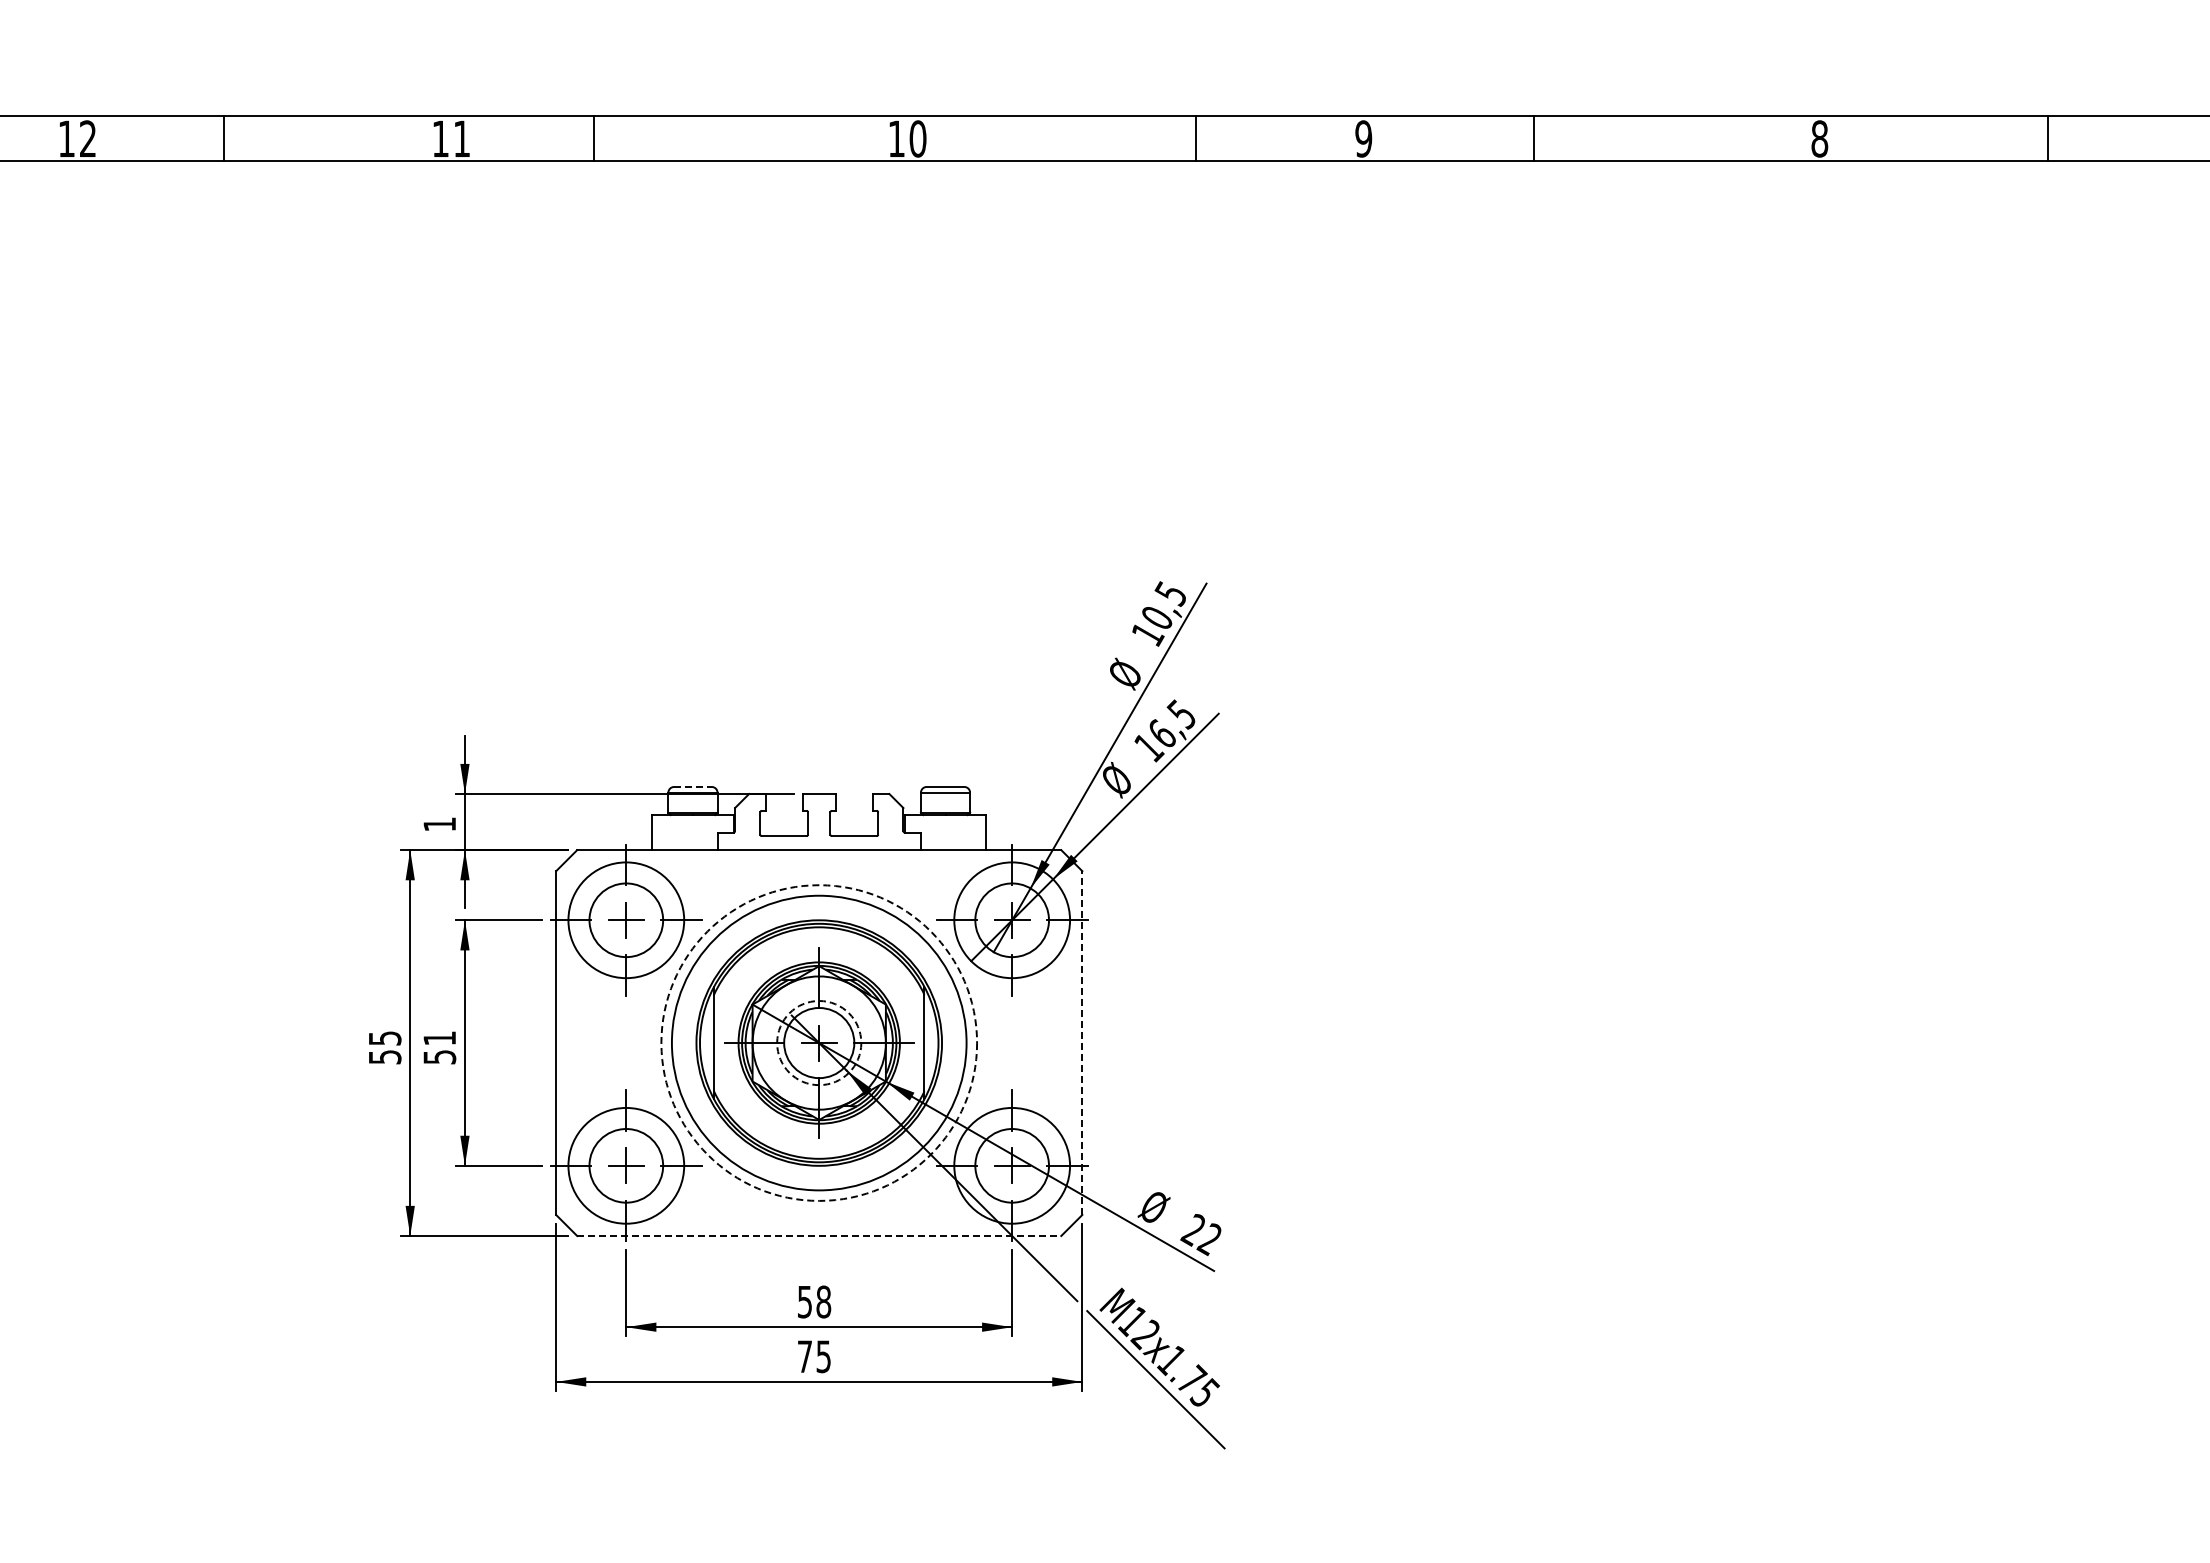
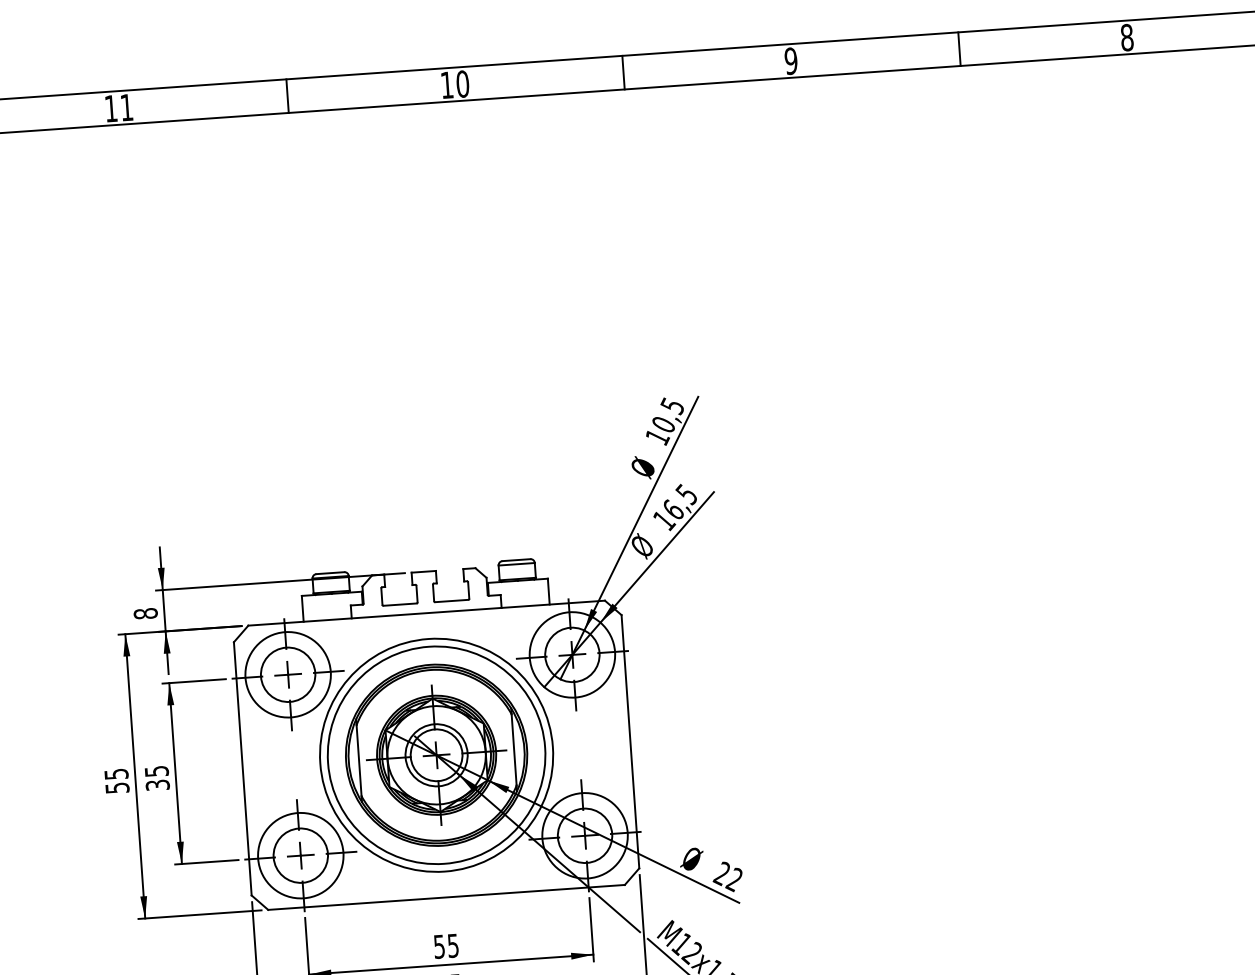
line: (594, 138) -> (287, 96), moved
line: (1196, 138) -> (623, 72), moved
line: (1534, 138) -> (959, 49), moved
line: (692, 787) -> (330, 573), dashed -> solid
text: (439, 824) -> (145, 613), 1 -> 8
circle: (819, 1042) -> (436, 754), dashed -> solid
circle: (819, 1042) -> (436, 754), dashed -> solid
line: (1082, 1043) -> (630, 742), dashed -> solid
text: (439, 1047) -> (157, 778), 51 -> 35
line: (819, 1236) -> (446, 897), dashed -> solid
text: (823, 1301) -> (453, 945), 58 -> 55

